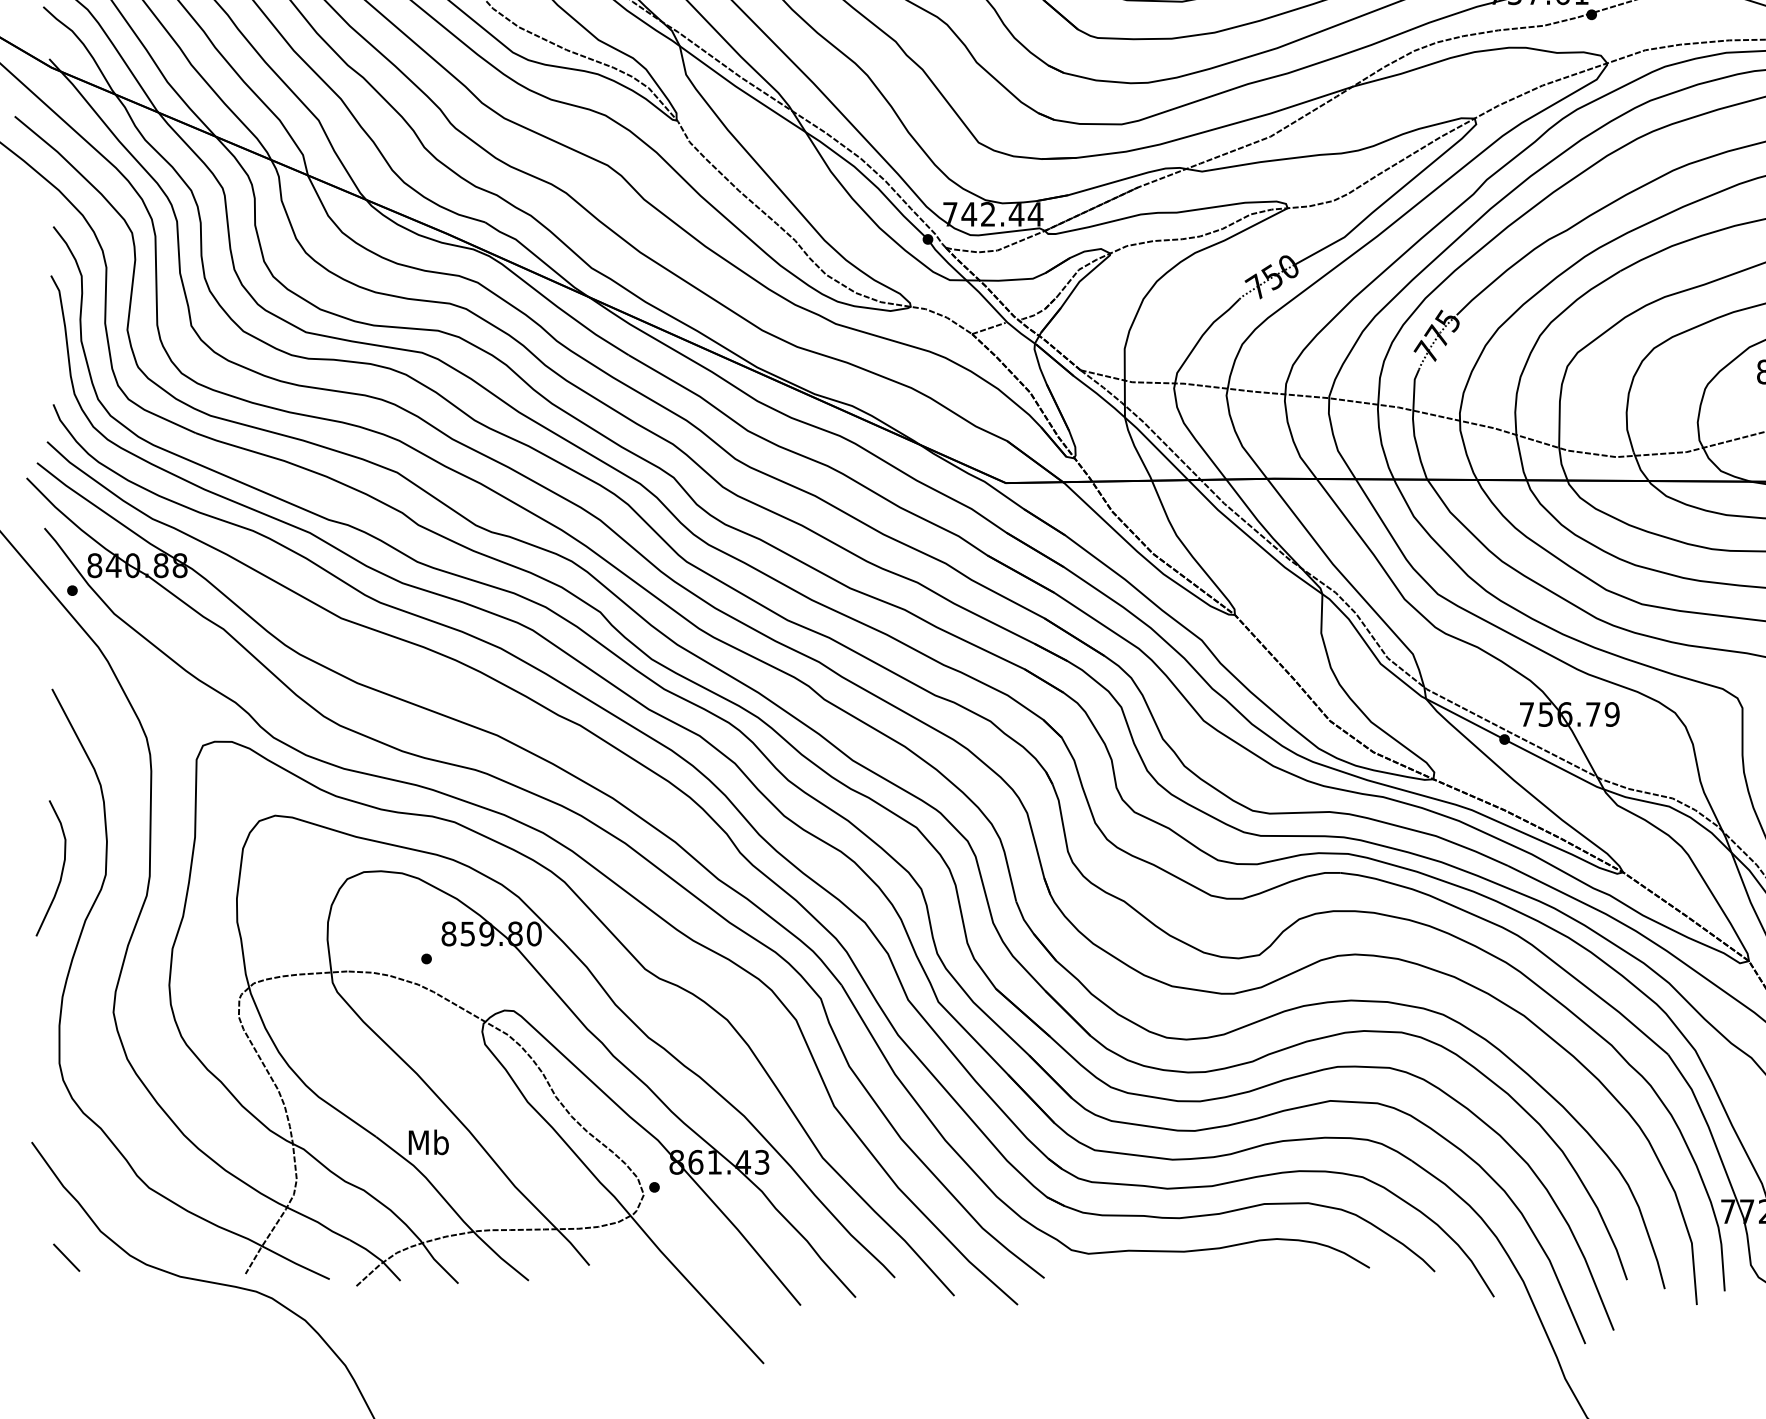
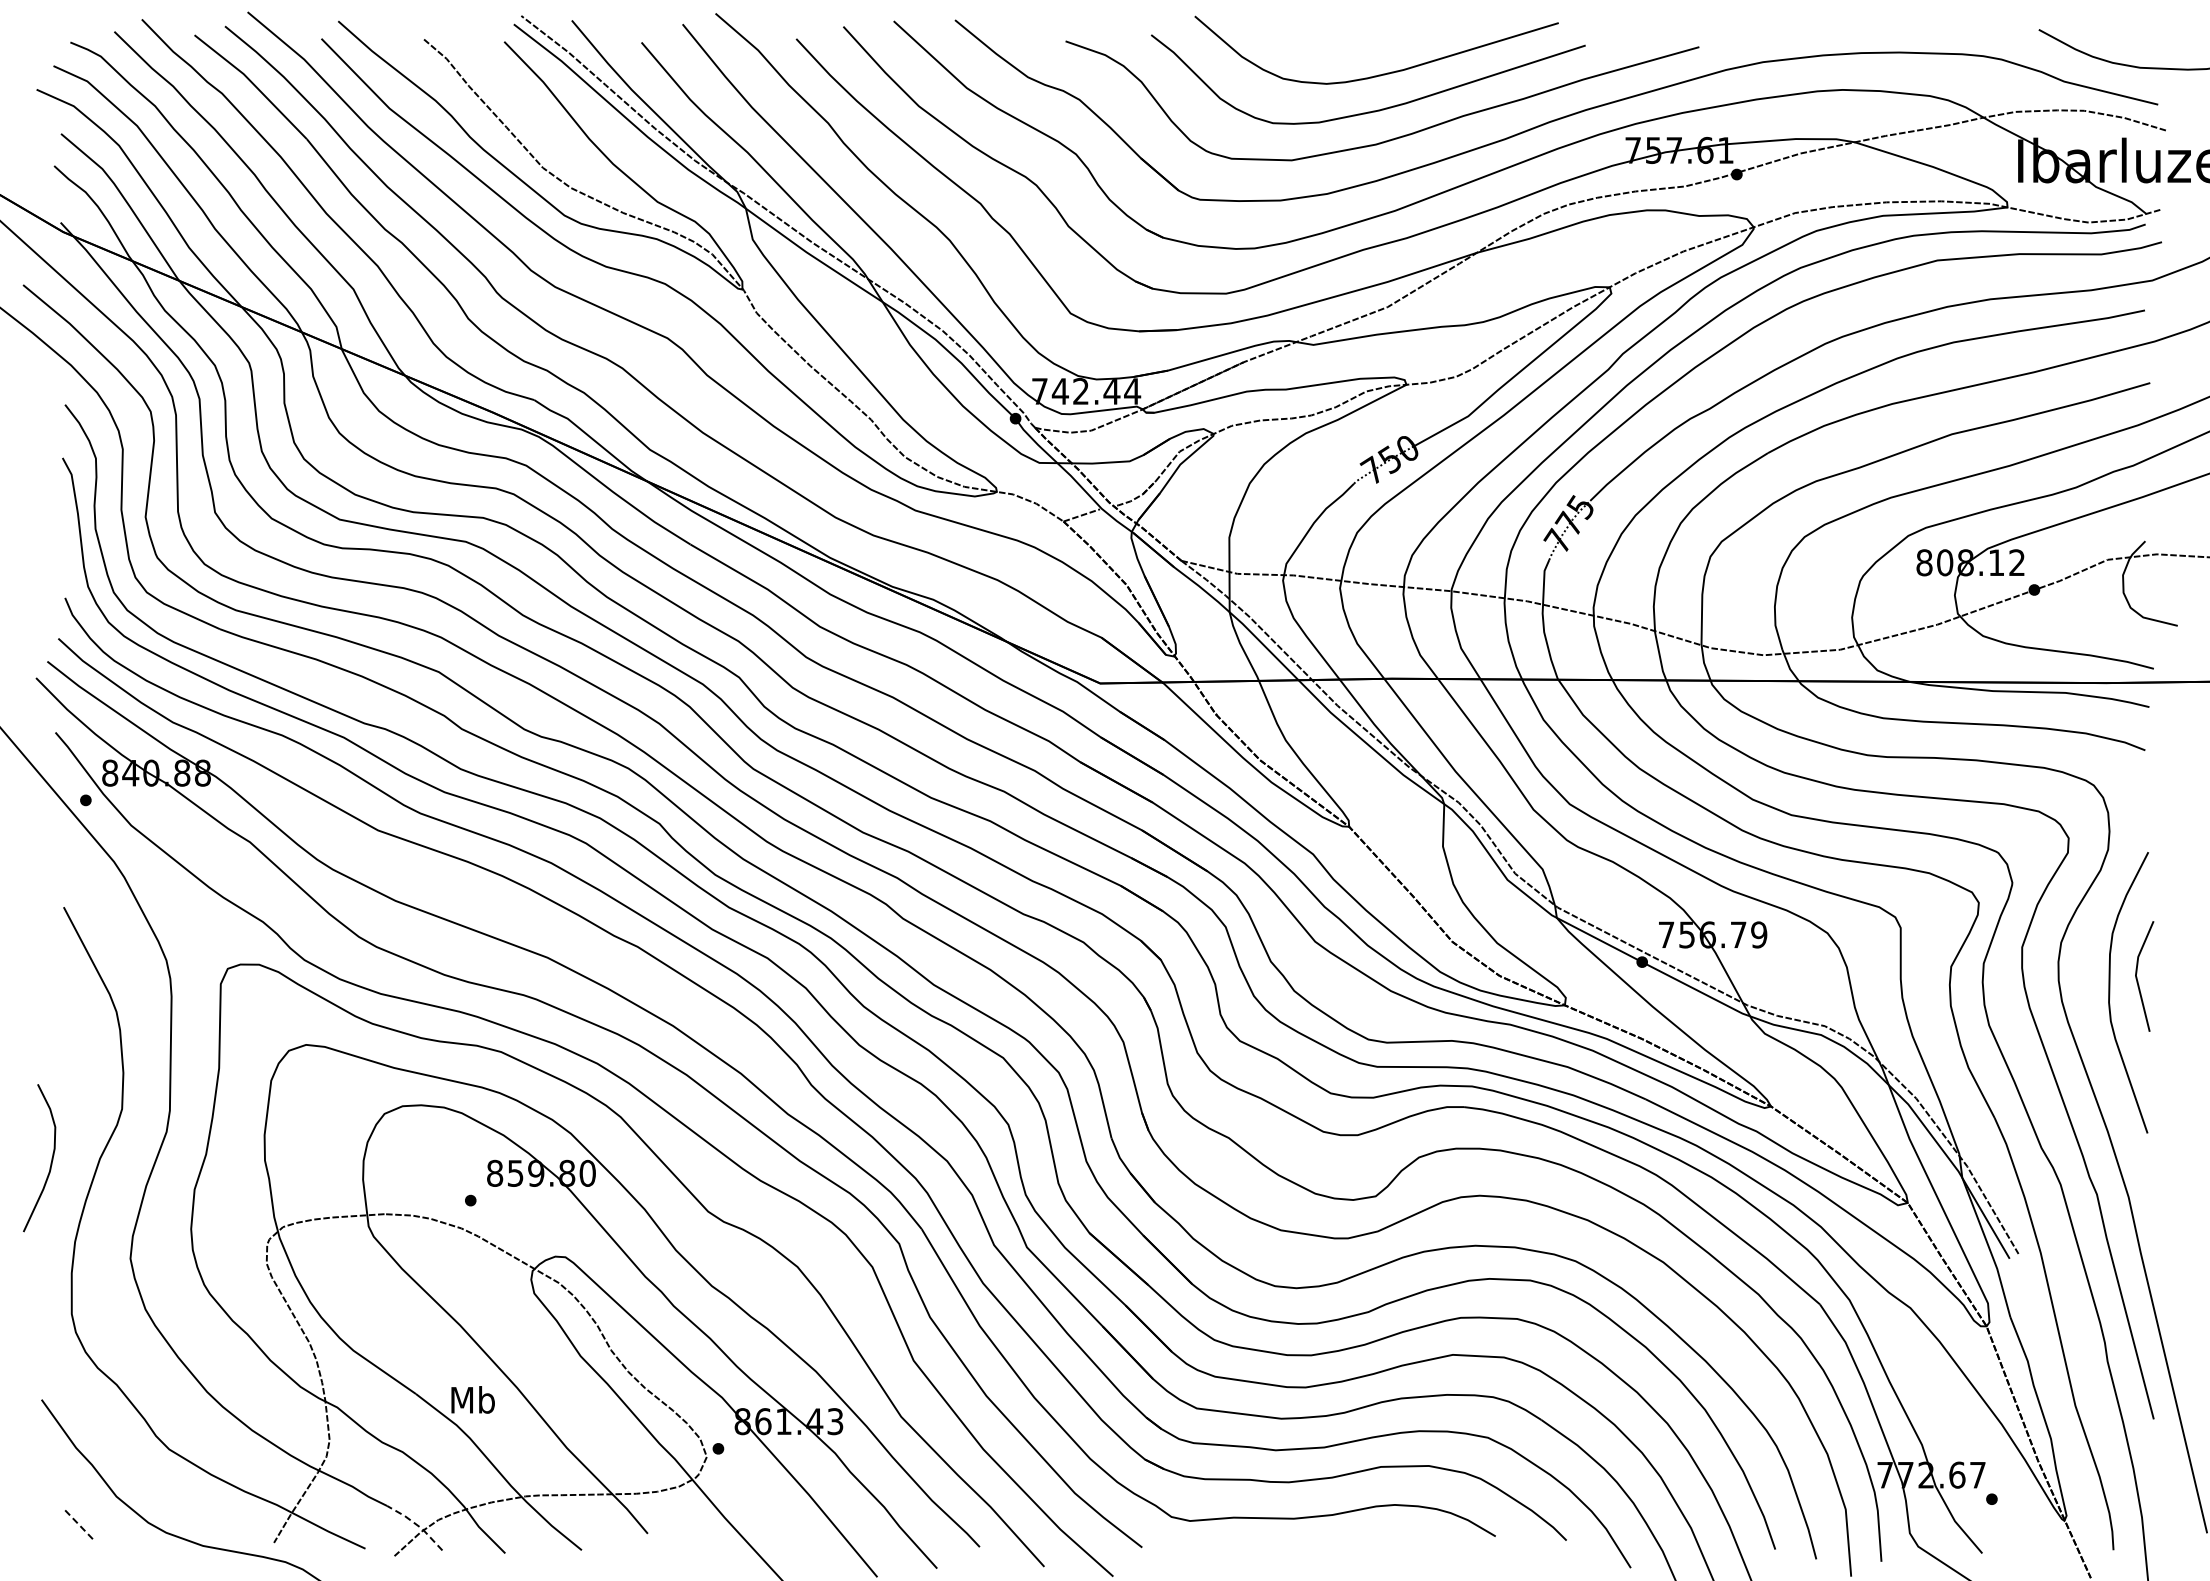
curve: (61, 872) -> (50, 1162), moved
line: (66, 1257) -> (79, 1525), solid -> dashed
line: (376, 1257) -> (416, 1524), solid -> dashed

